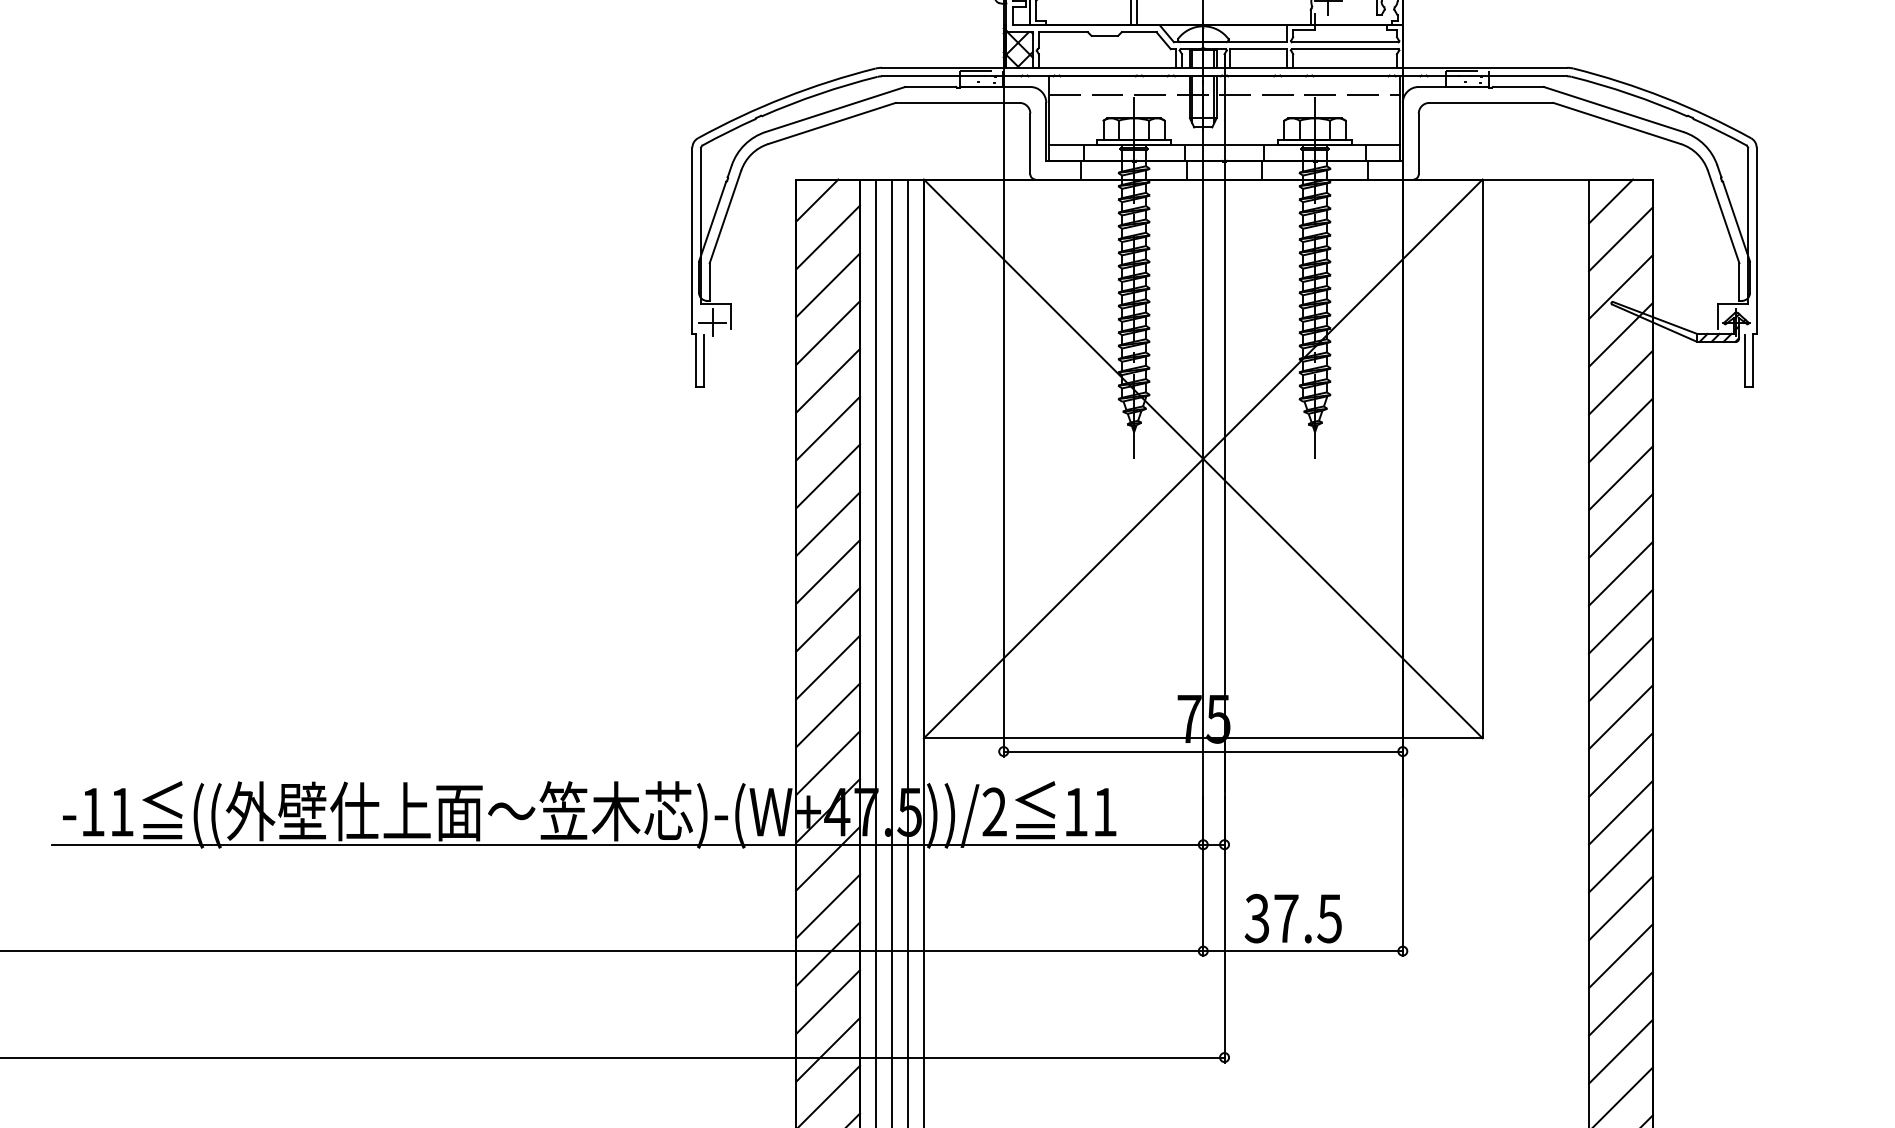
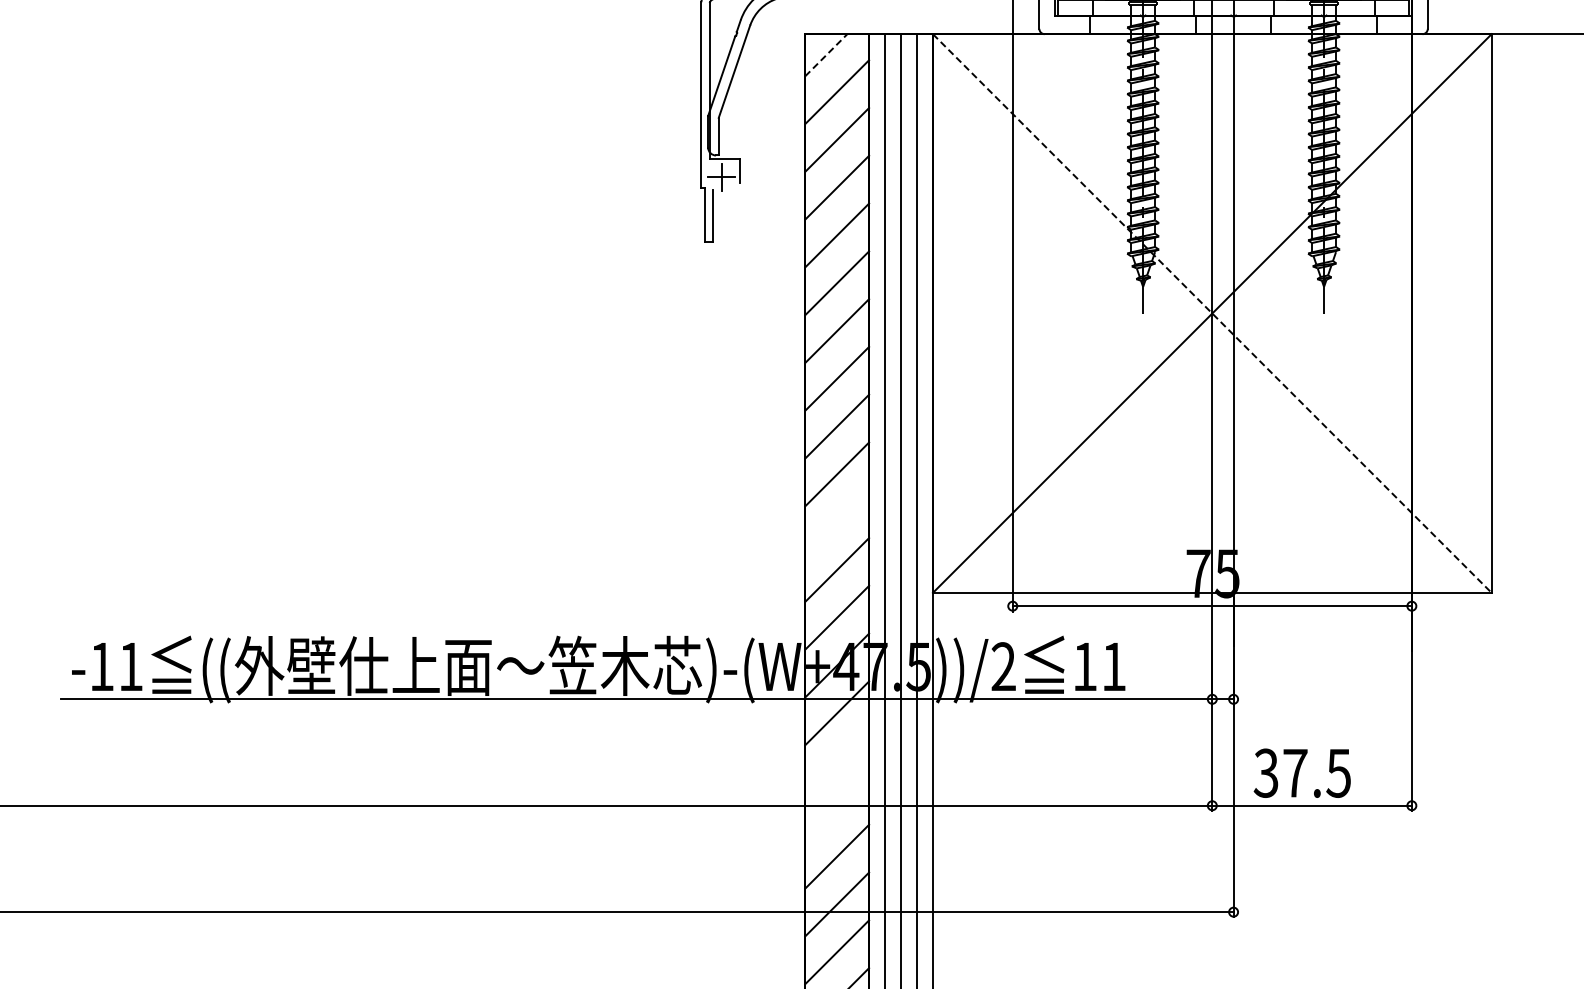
line: (817, 200) -> (826, 55), solid -> dashed
line: (1203, 459) -> (1212, 314), solid -> dashed
line: (828, 667) -> (837, 522), removed
line: (828, 906) -> (837, 761), removed
line: (828, 954) -> (837, 809), removed

